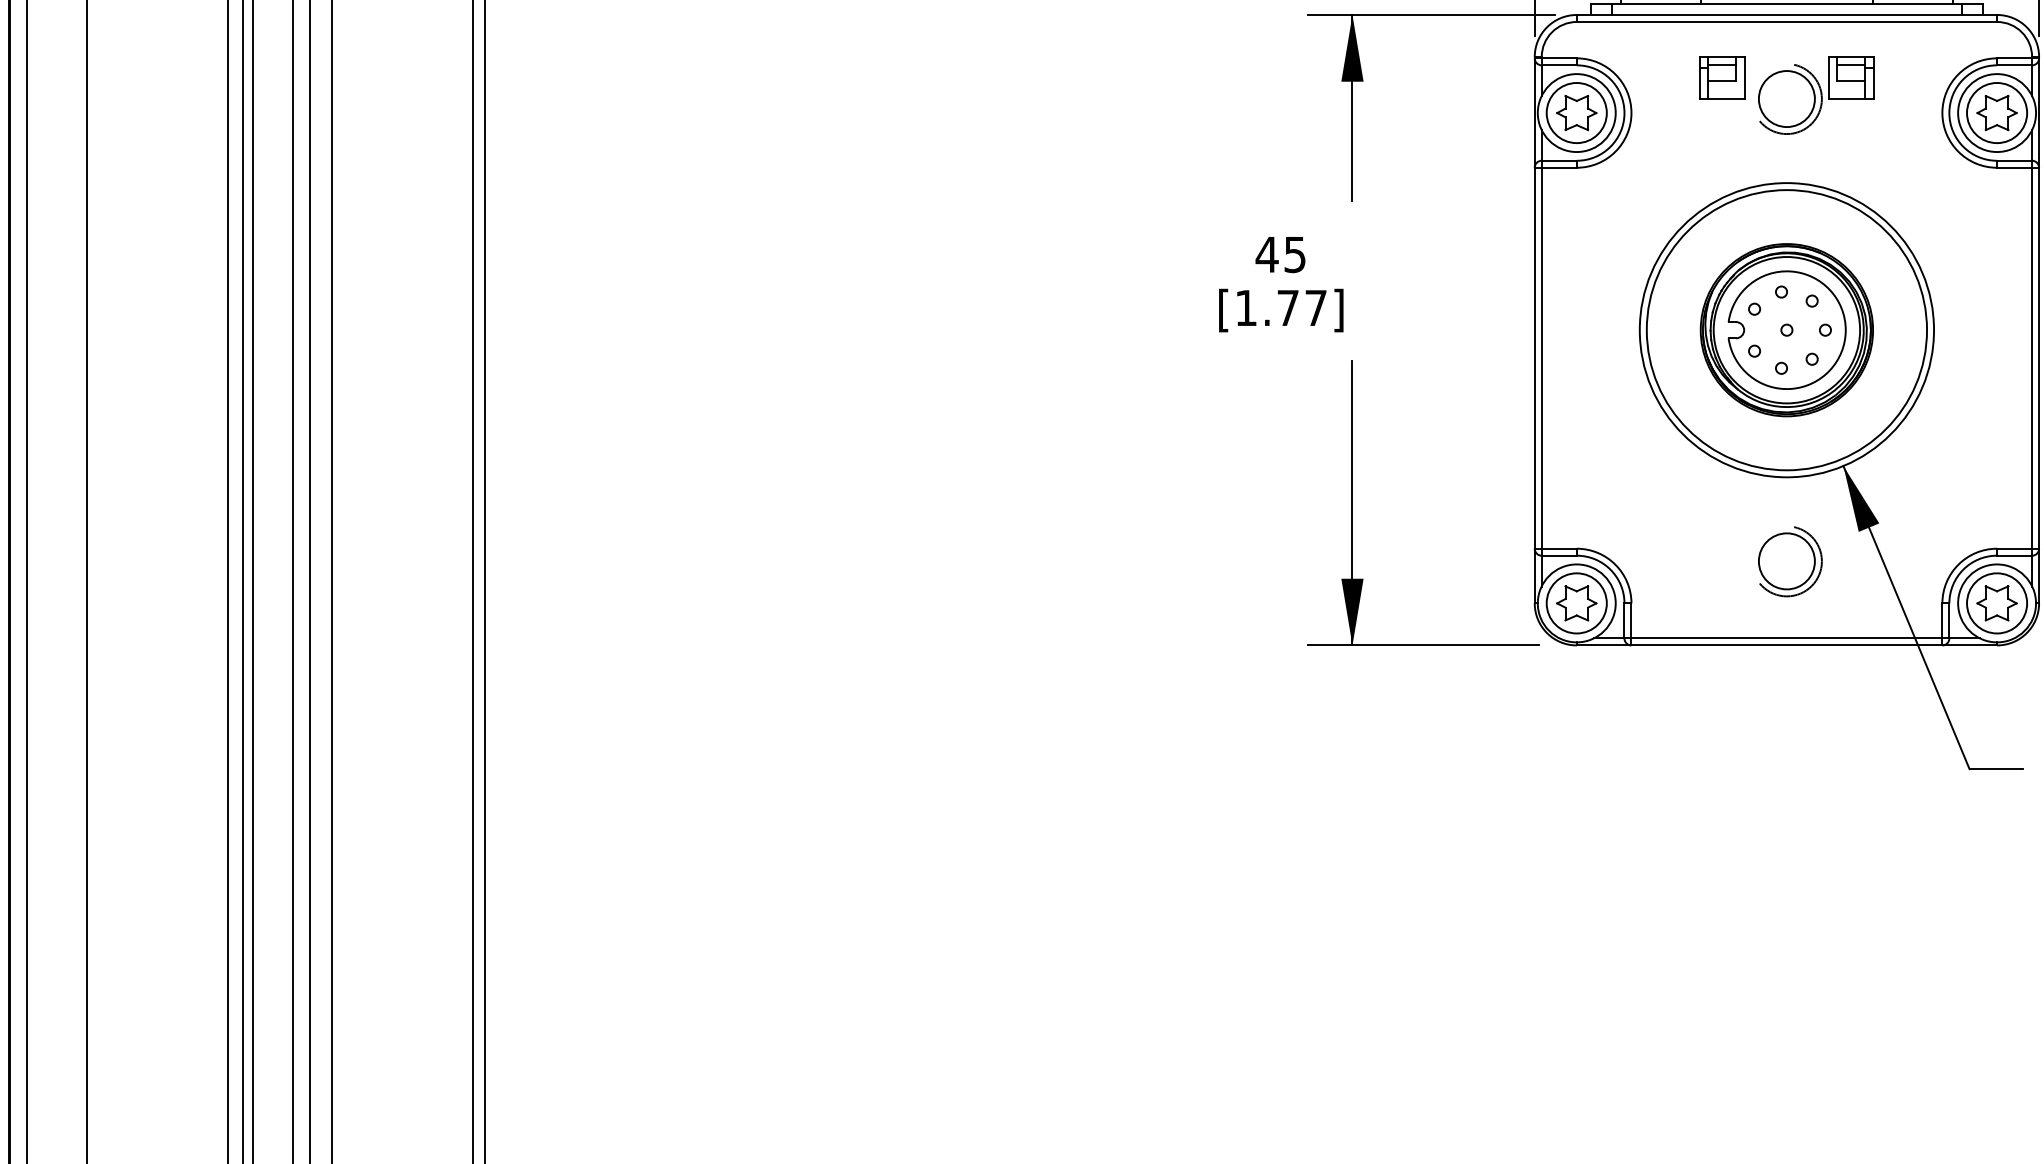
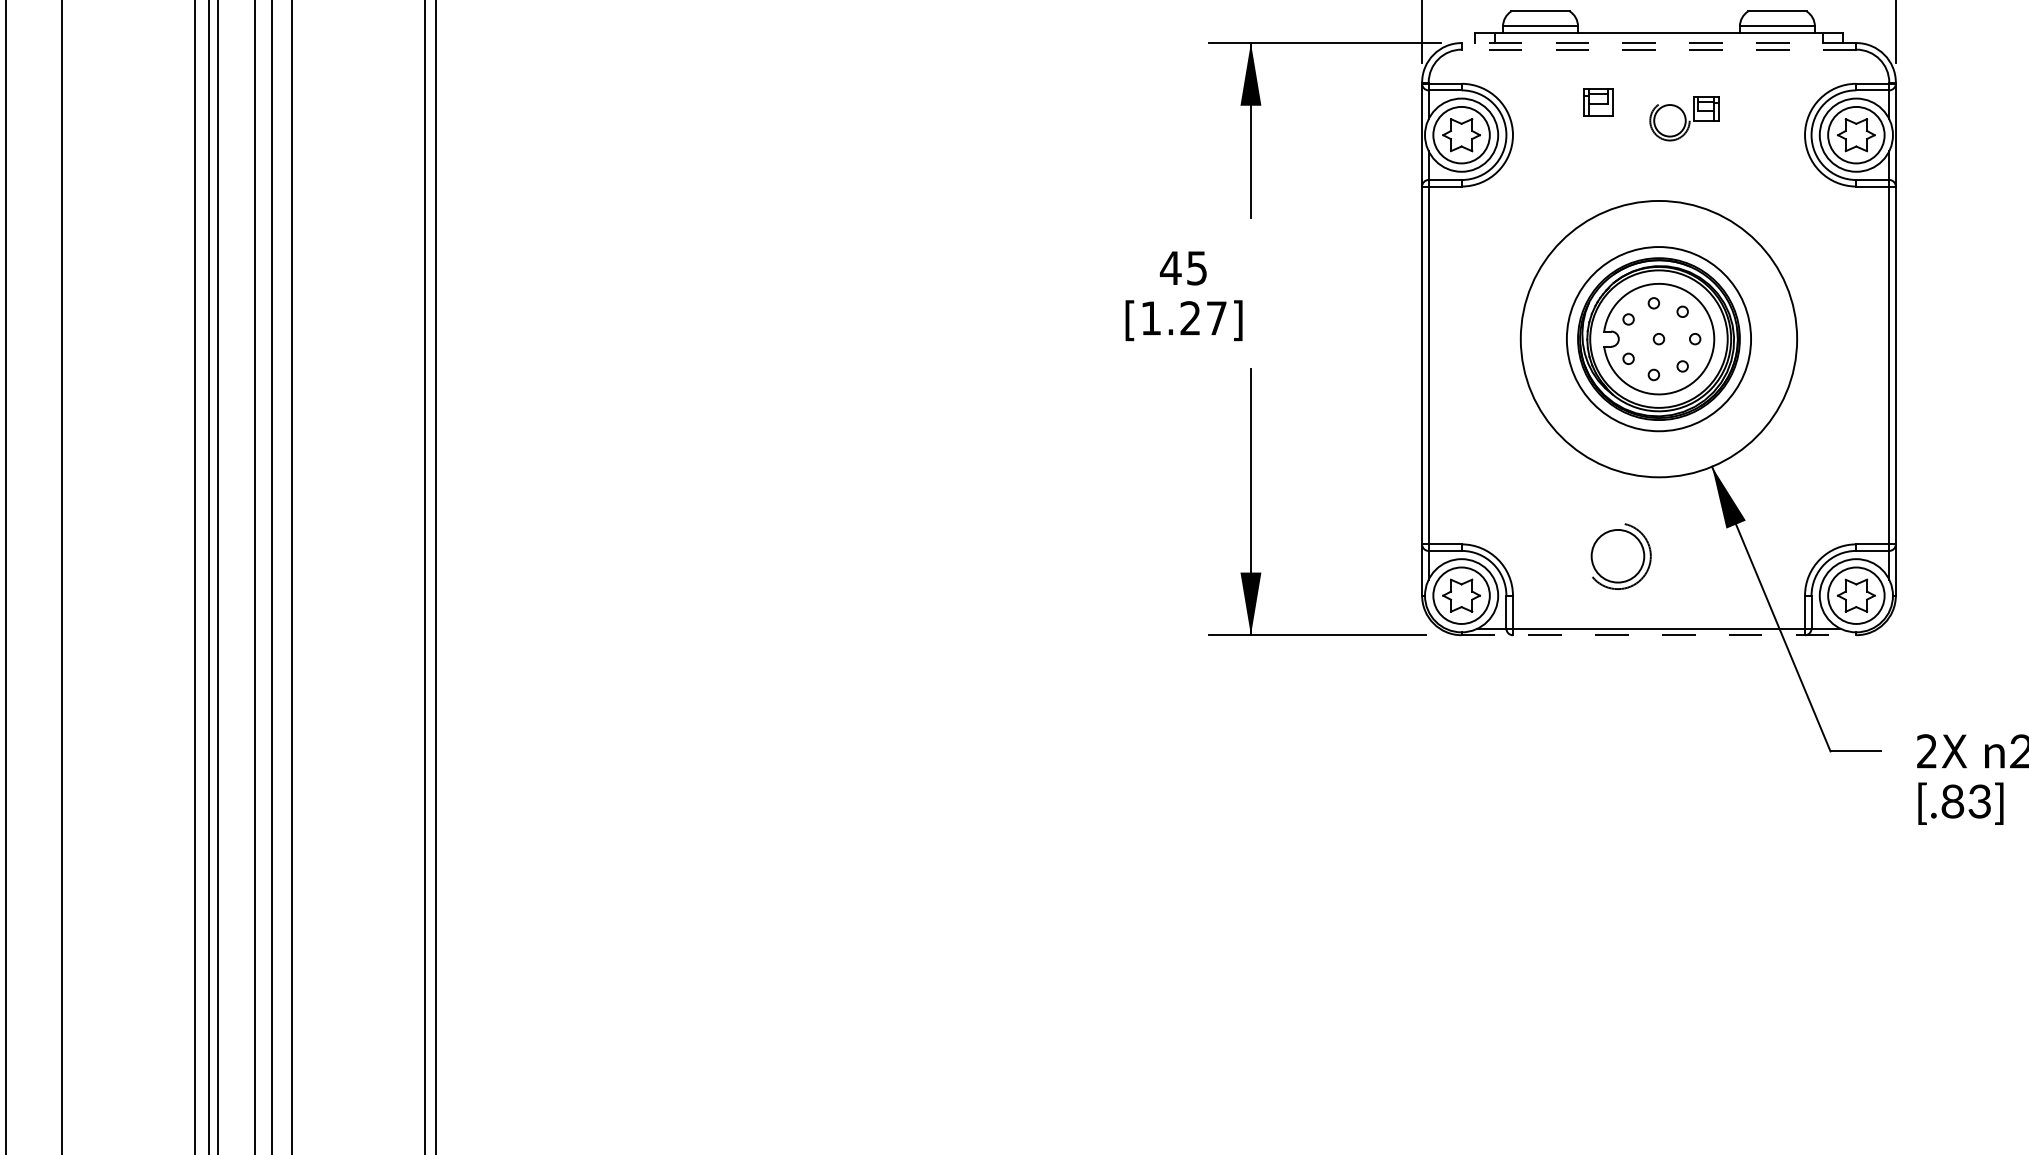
line: (1786, 15) -> (1658, 43), solid -> dashed
line: (1786, 21) -> (1658, 49), solid -> dashed
part: (1722, 78) -> (1598, 102), size x0.7
part: (1816, 95) -> (1686, 118), size x0.6
text: (1288, 308) -> (1190, 318), [1.77] -> [1.27]
circle: (1786, 329) -> (1658, 338), size x0.7
part: (1789, 561) -> (1620, 556), moved
line: (1787, 645) -> (1659, 635), solid -> dashed

